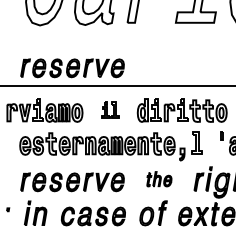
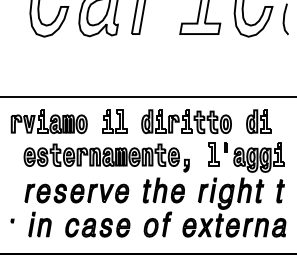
part: (72, 68) -> (76, 79), removed
part: (110, 110) -> (114, 121), size x1.43
part: (197, 143) -> (213, 154), moved
part: (159, 179) -> (163, 190), size x1.67

